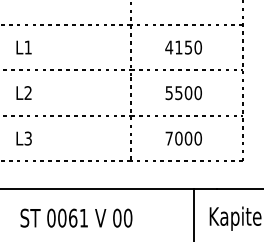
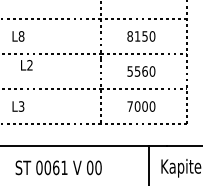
text: (27, 47) -> (21, 36), L1 -> L8
text: (169, 47) -> (130, 36), 4150 -> 8150
text: (23, 92) -> (26, 64), moved
text: (188, 92) -> (145, 71), 5500 -> 5560

